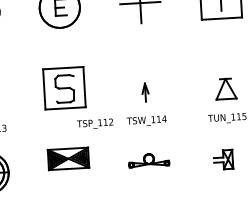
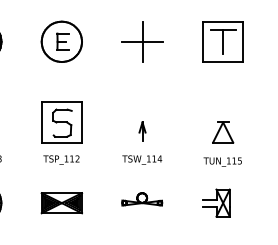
text: (95, 123) -> (61, 159), moved
part: (68, 159) -> (61, 203), moved
part: (223, 159) -> (216, 202), size x1.43

